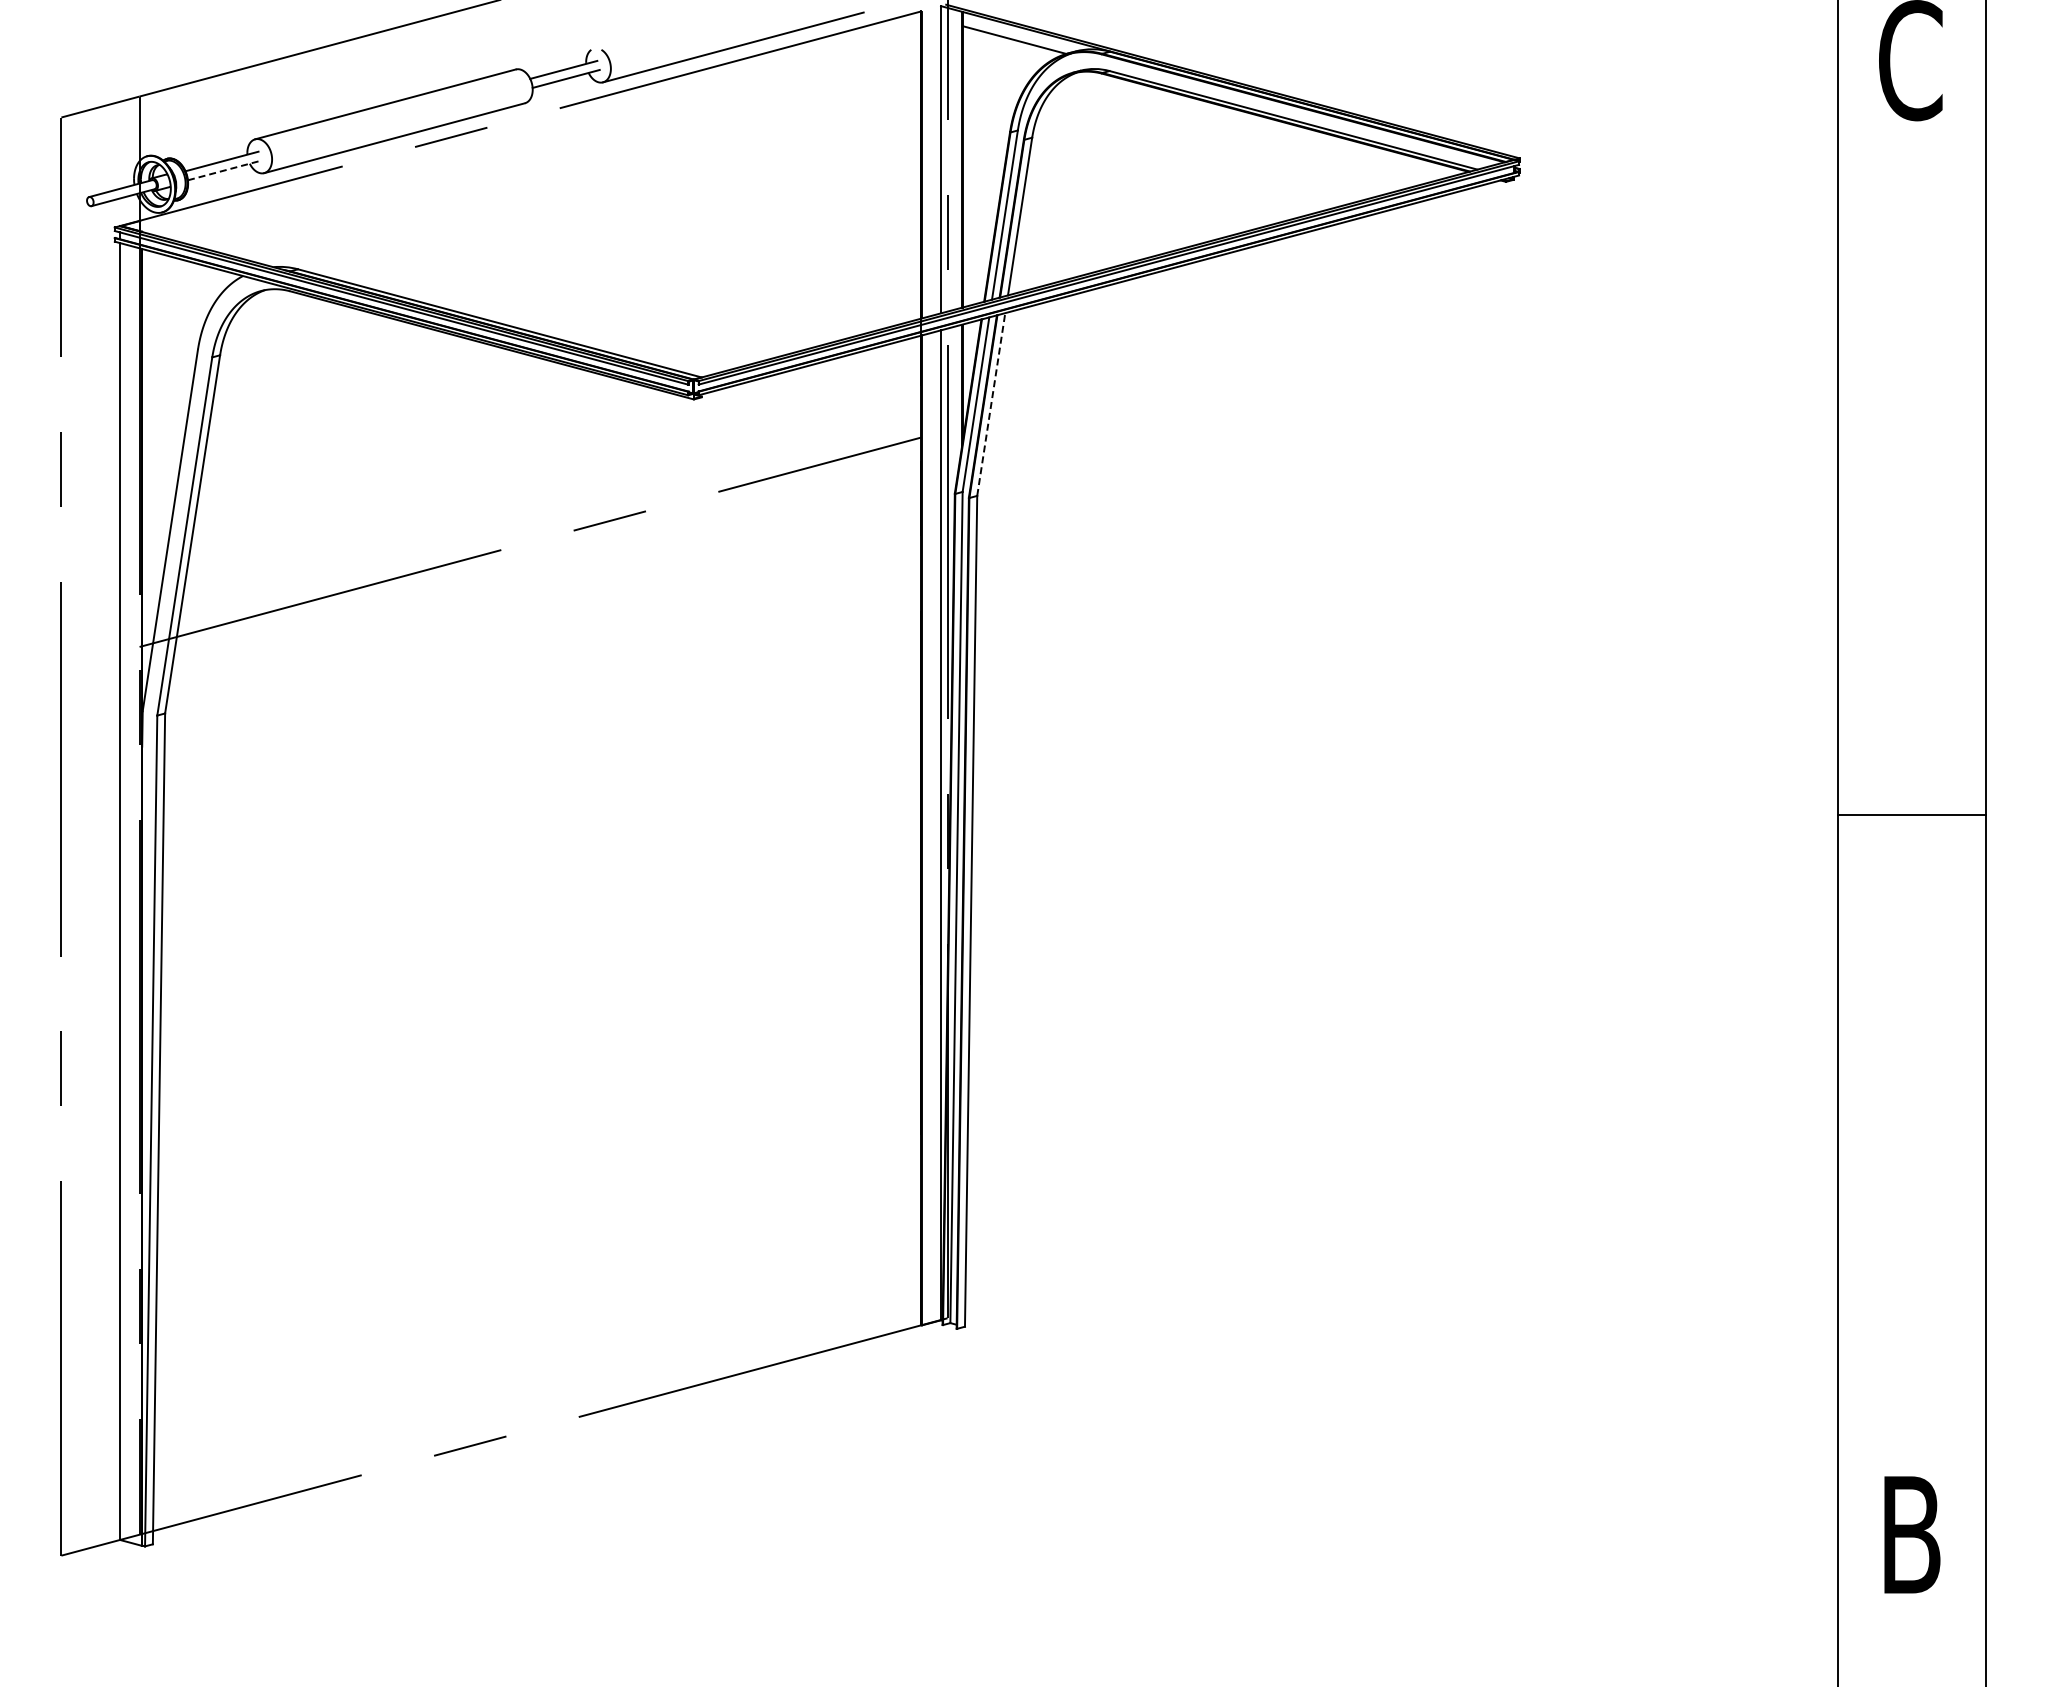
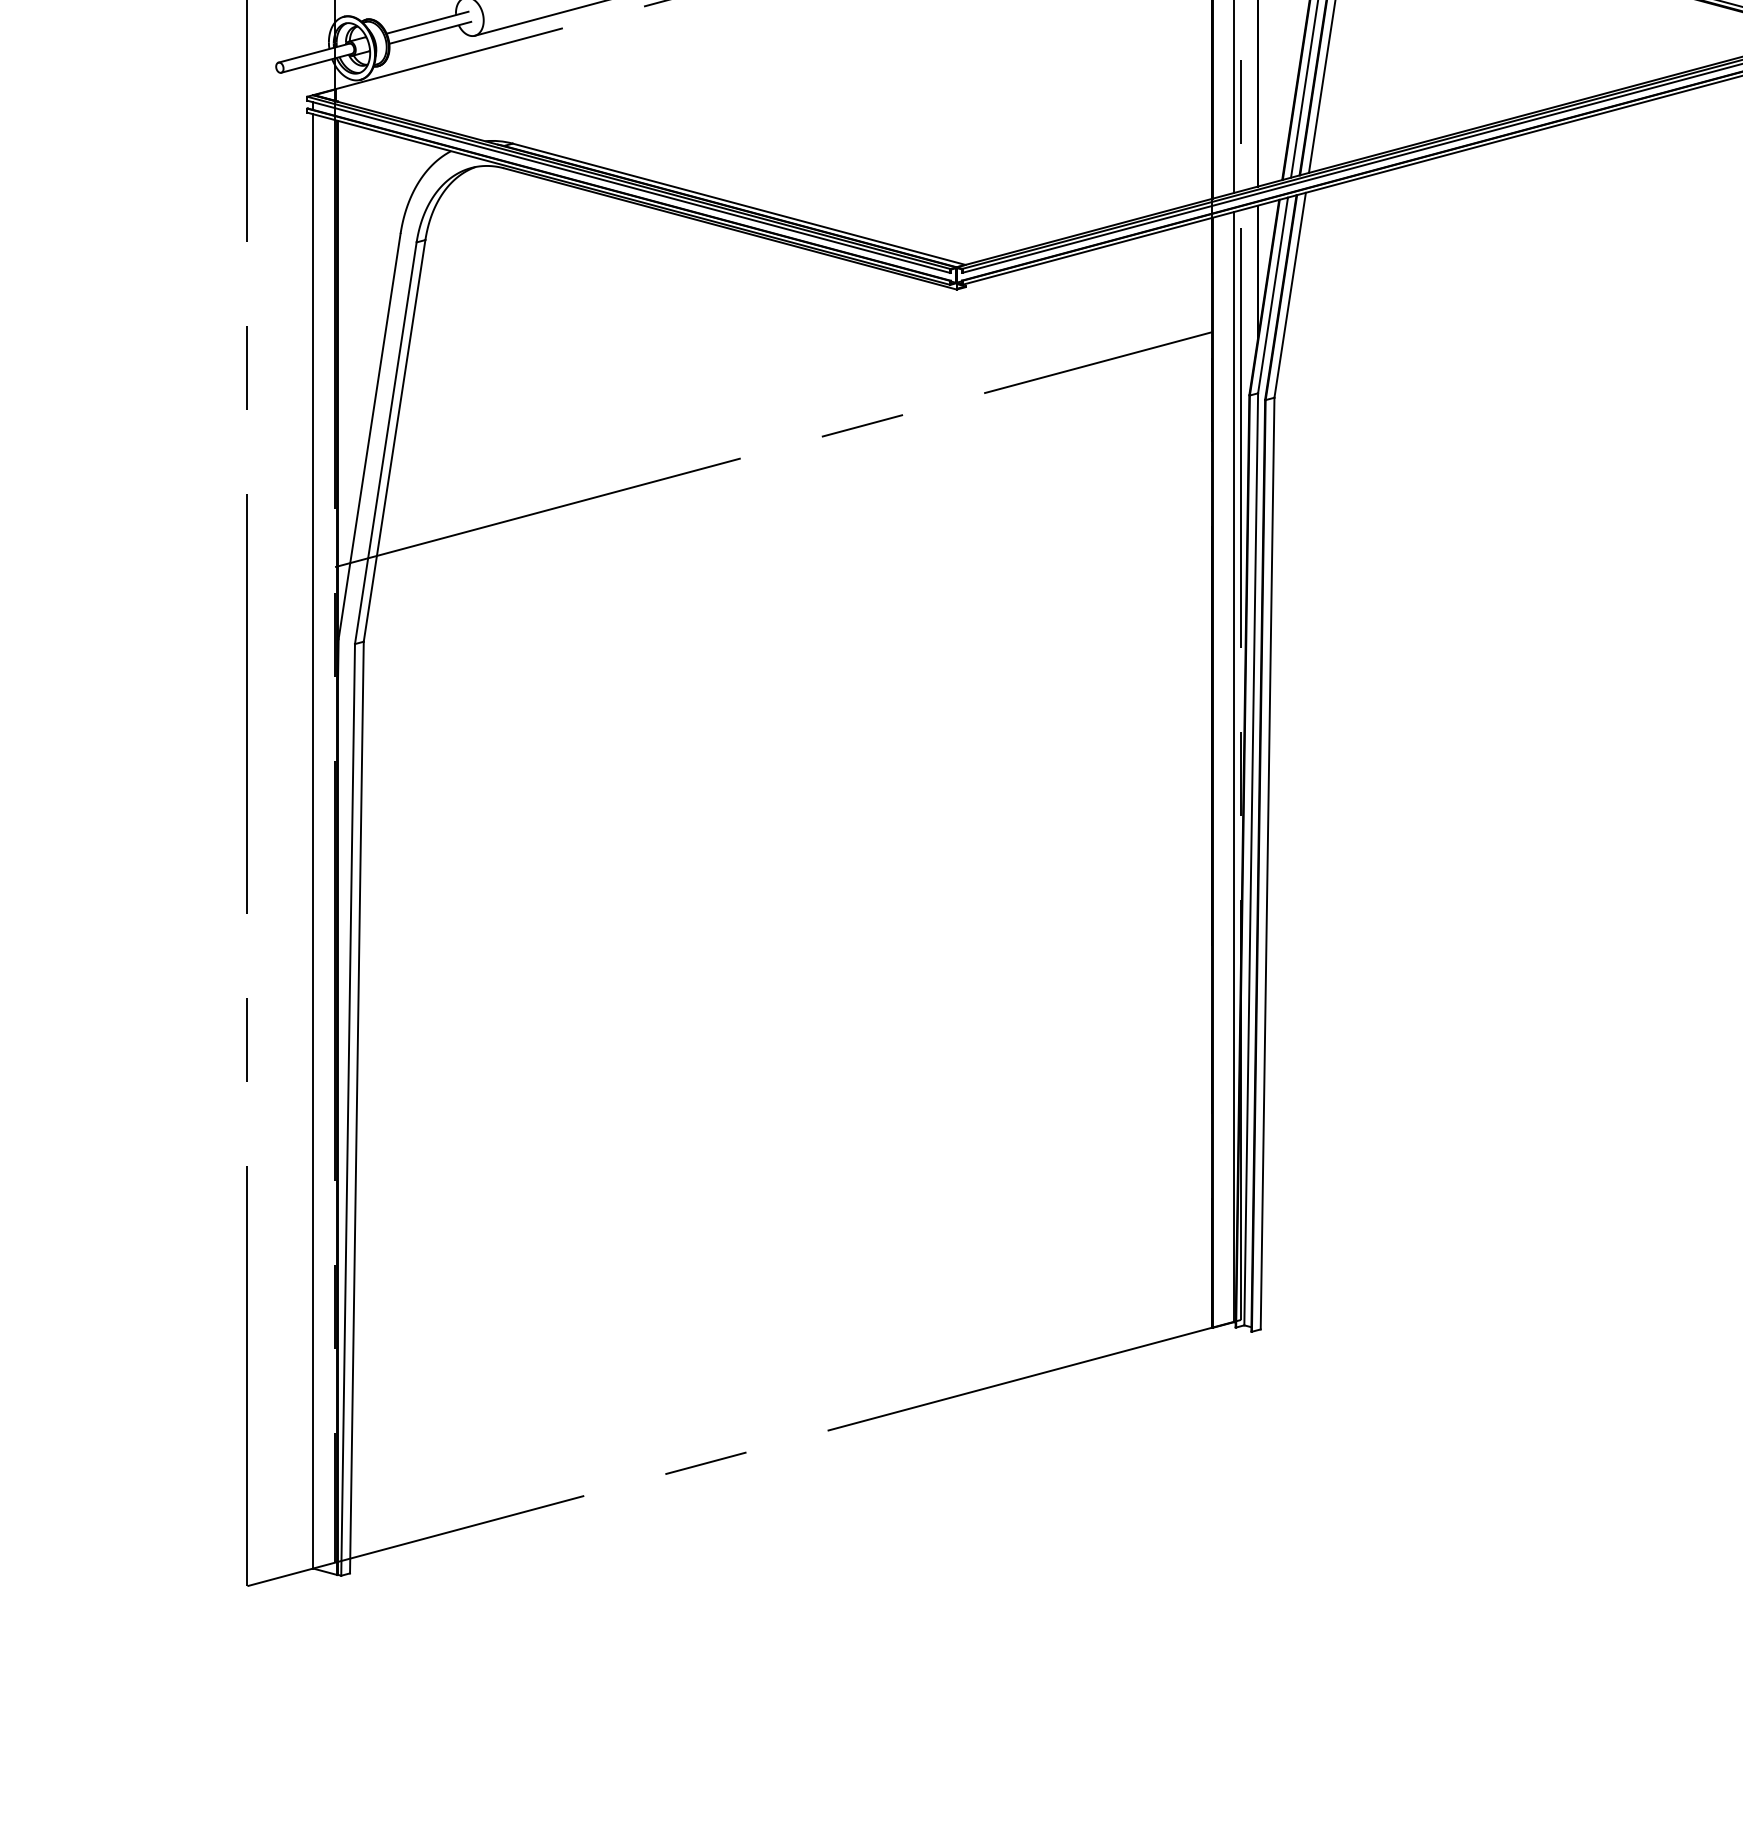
line: (224, 170) -> (430, 32), dashed -> solid
line: (991, 404) -> (1290, 295), dashed -> solid

